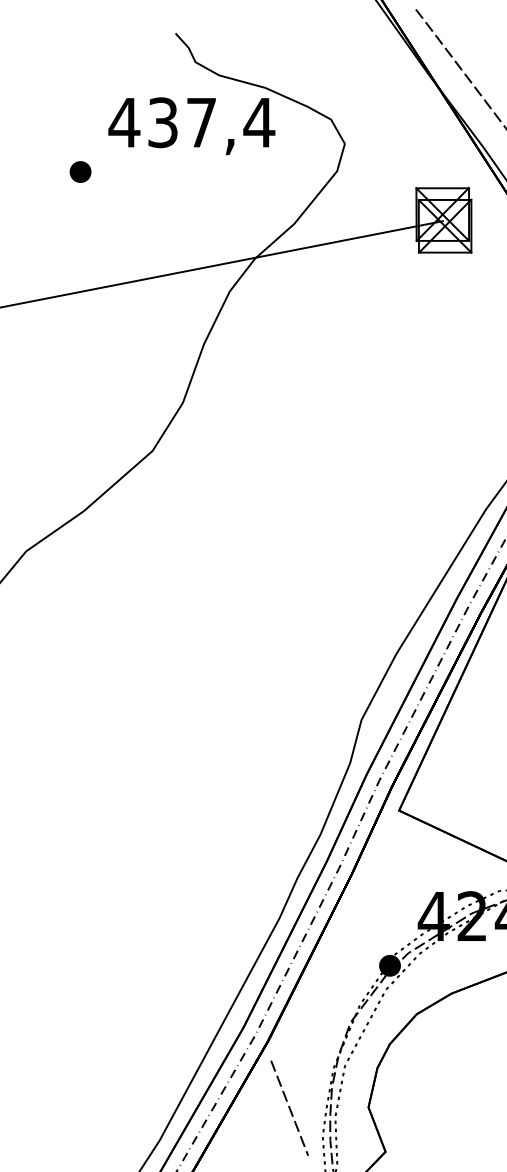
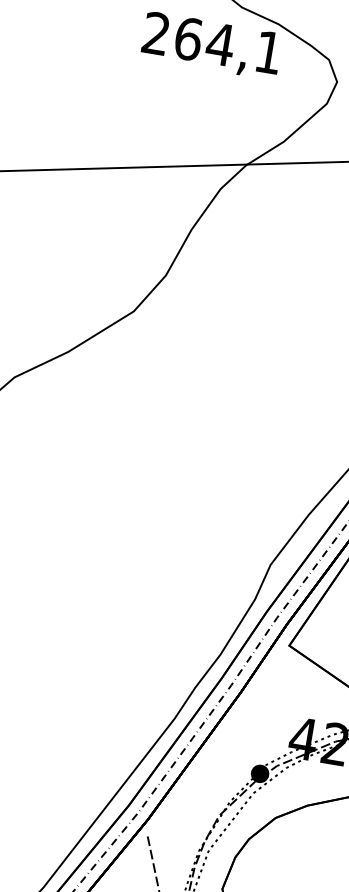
text: (191, 122) -> (212, 42), 437,4 -> 264,1
part: (80, 171) -> (112, 68), removed

